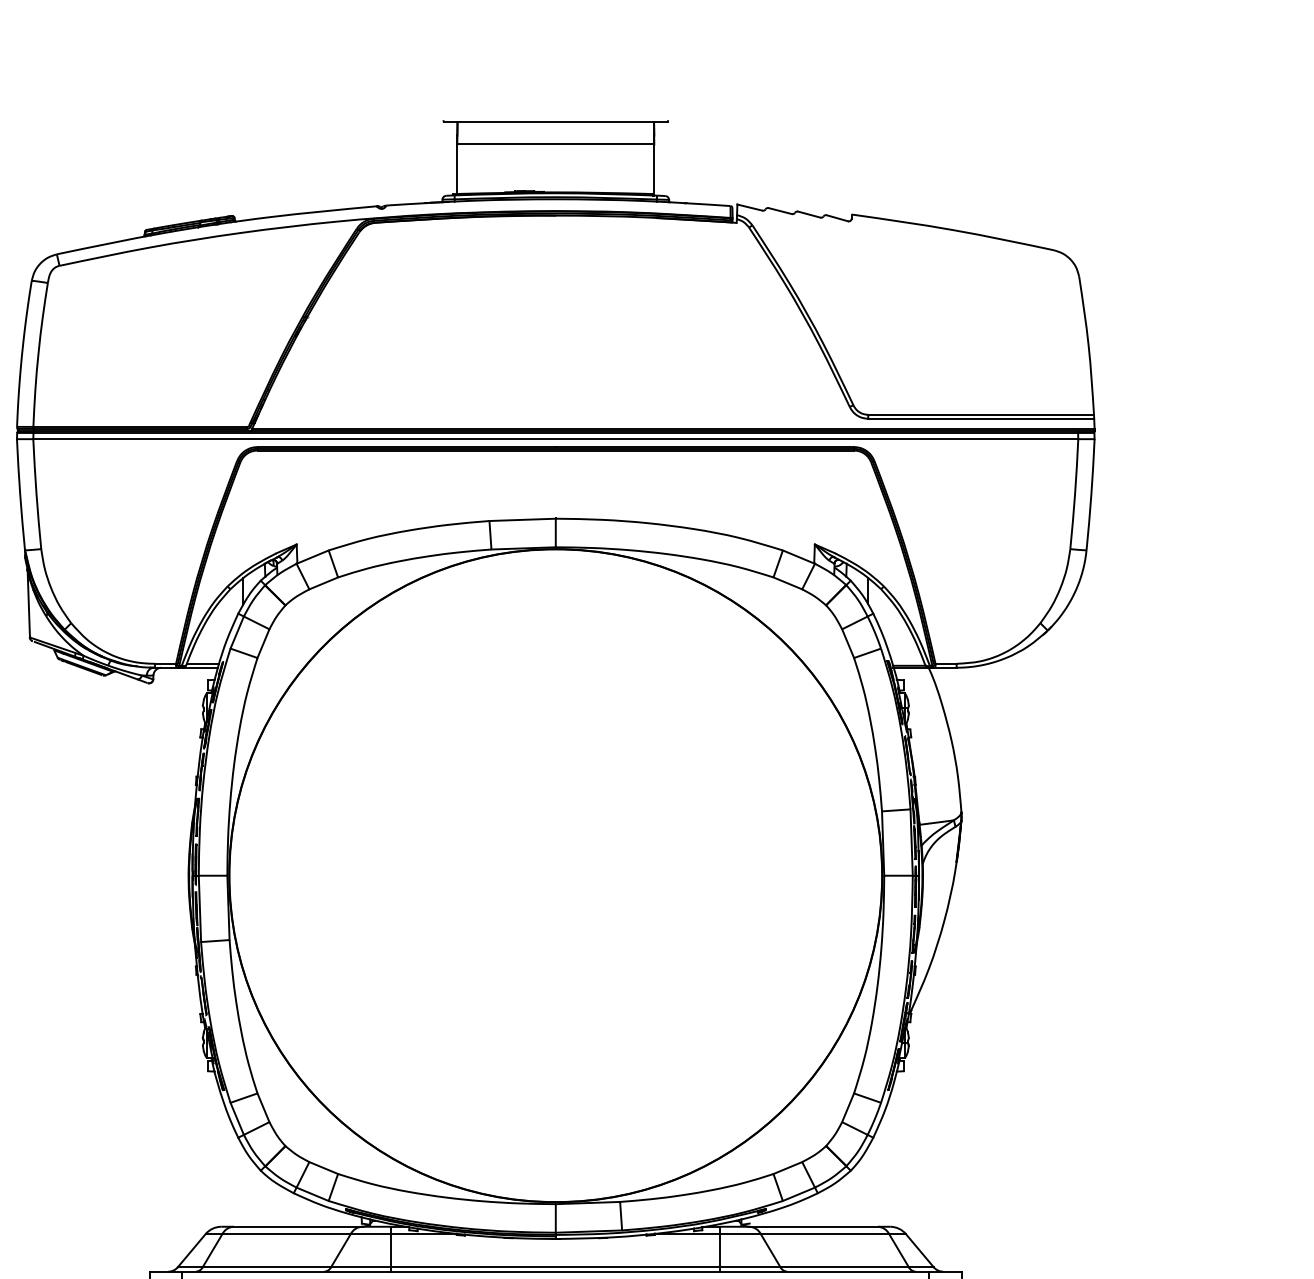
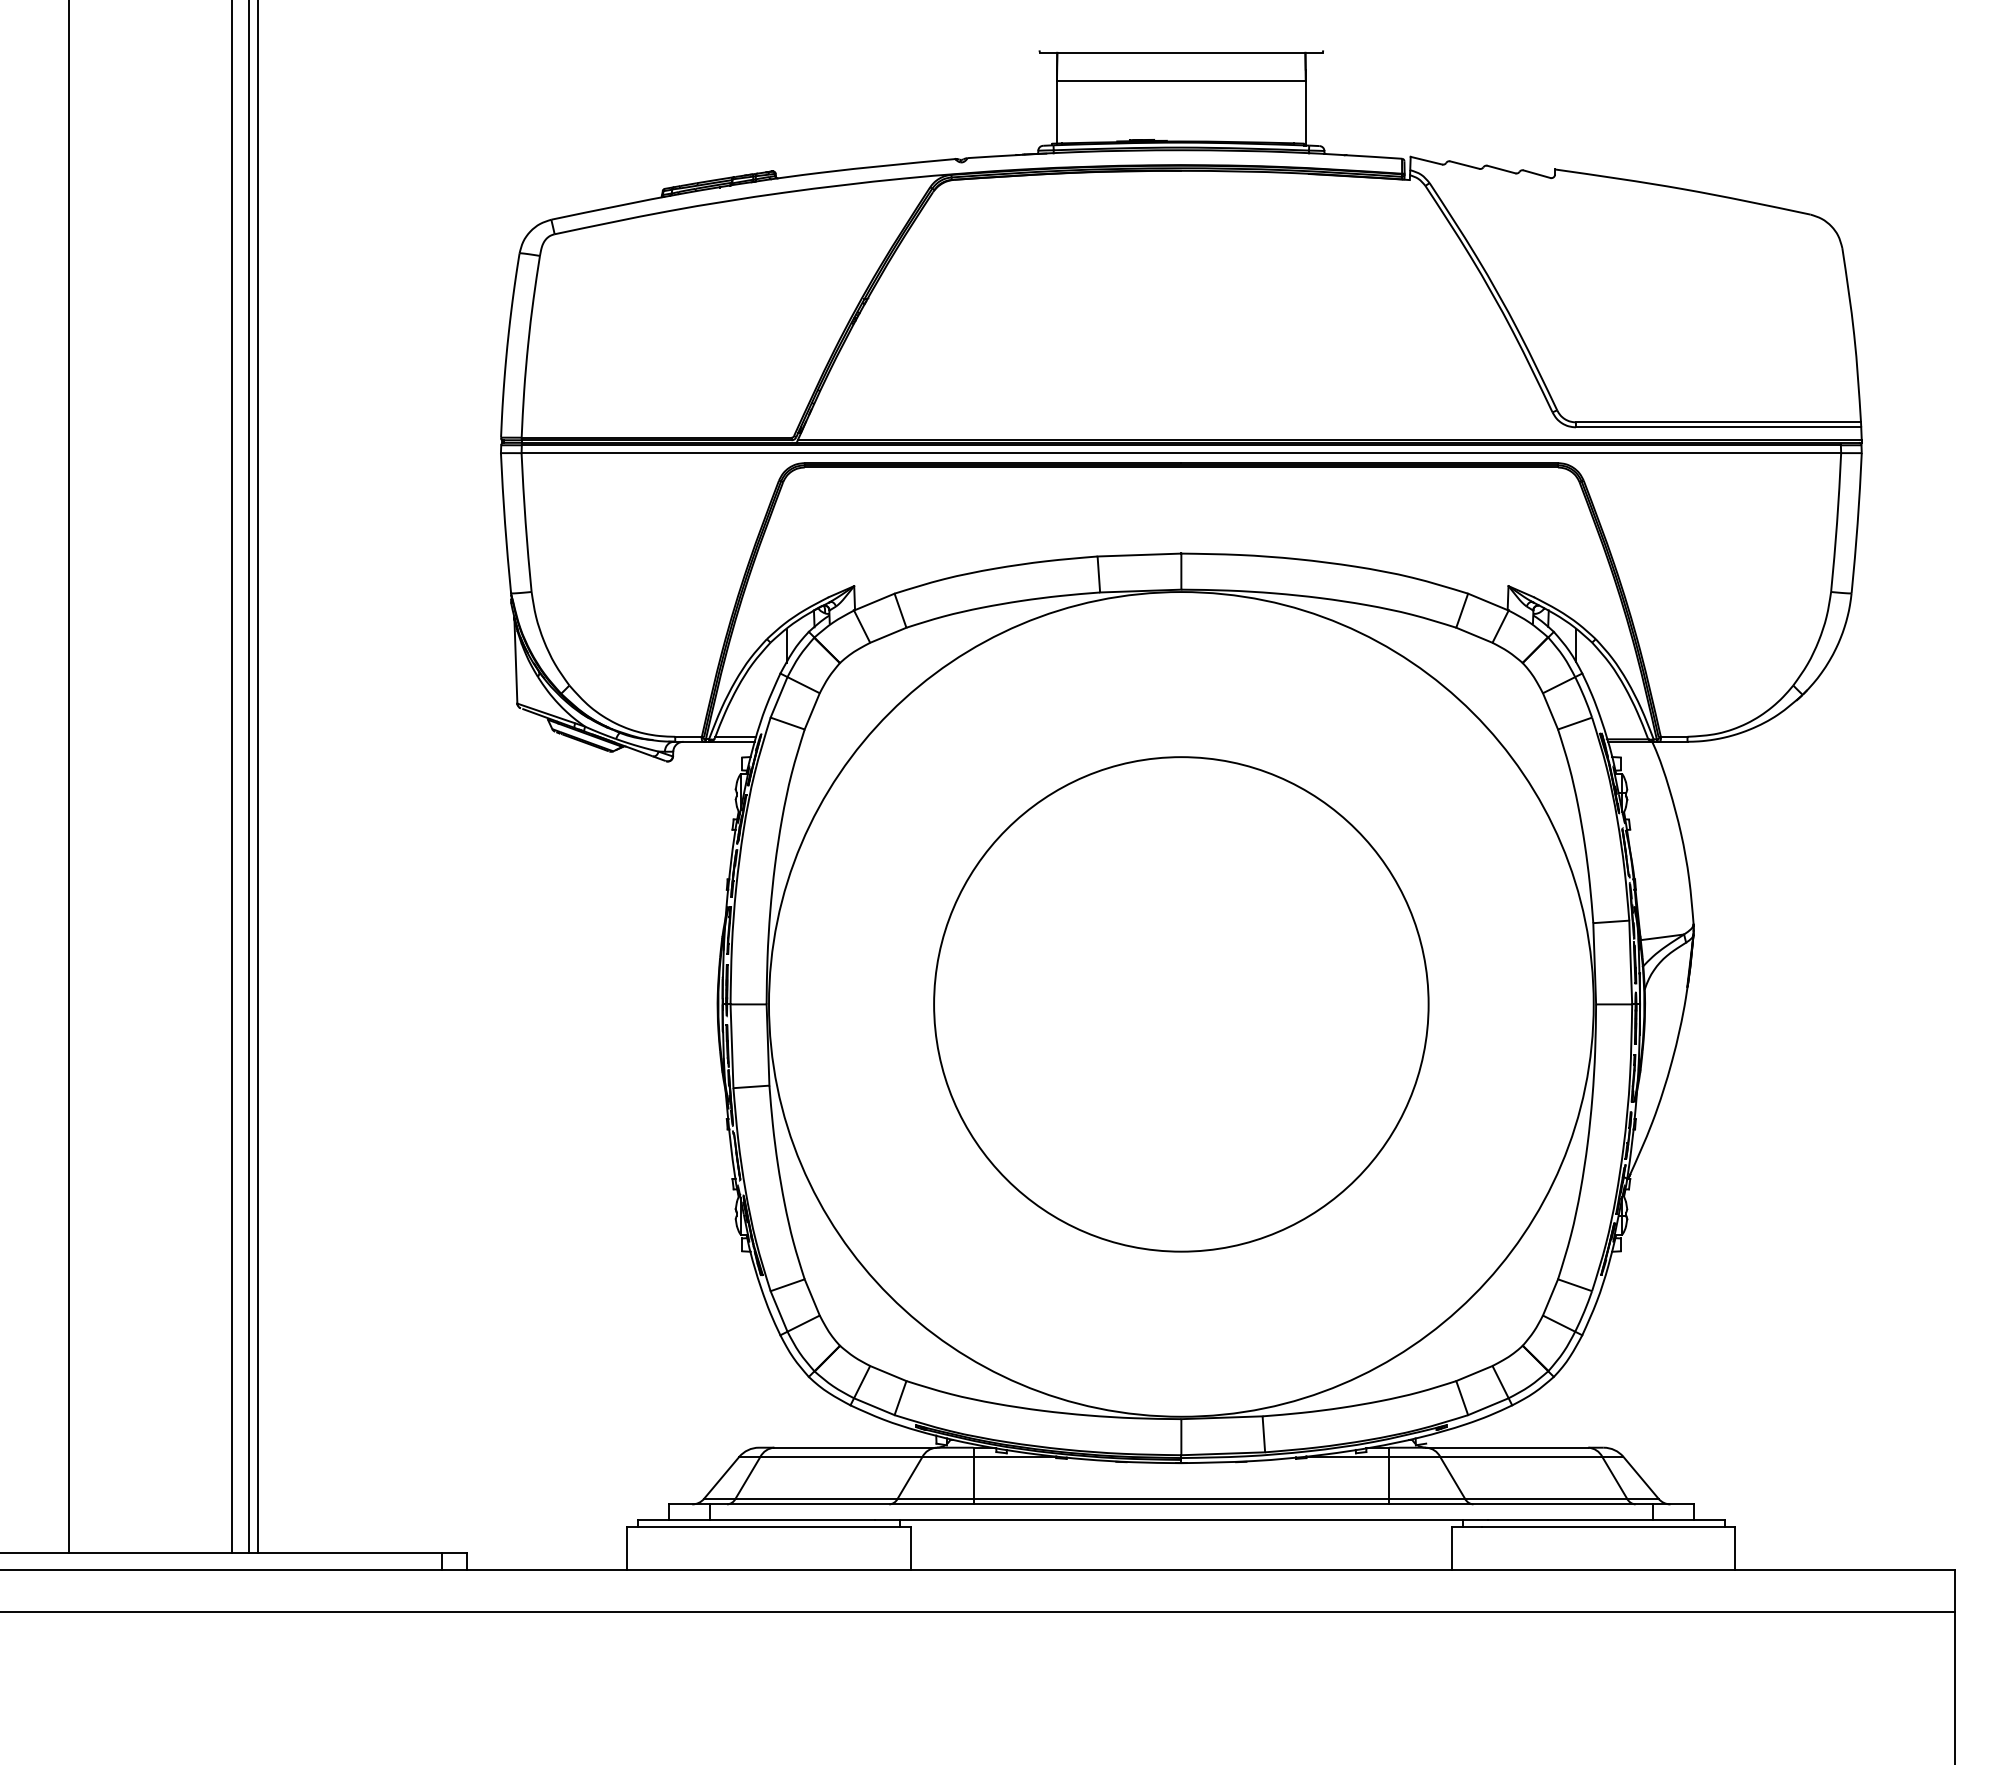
circle: (555, 875) -> (1181, 1004), size x0.6

